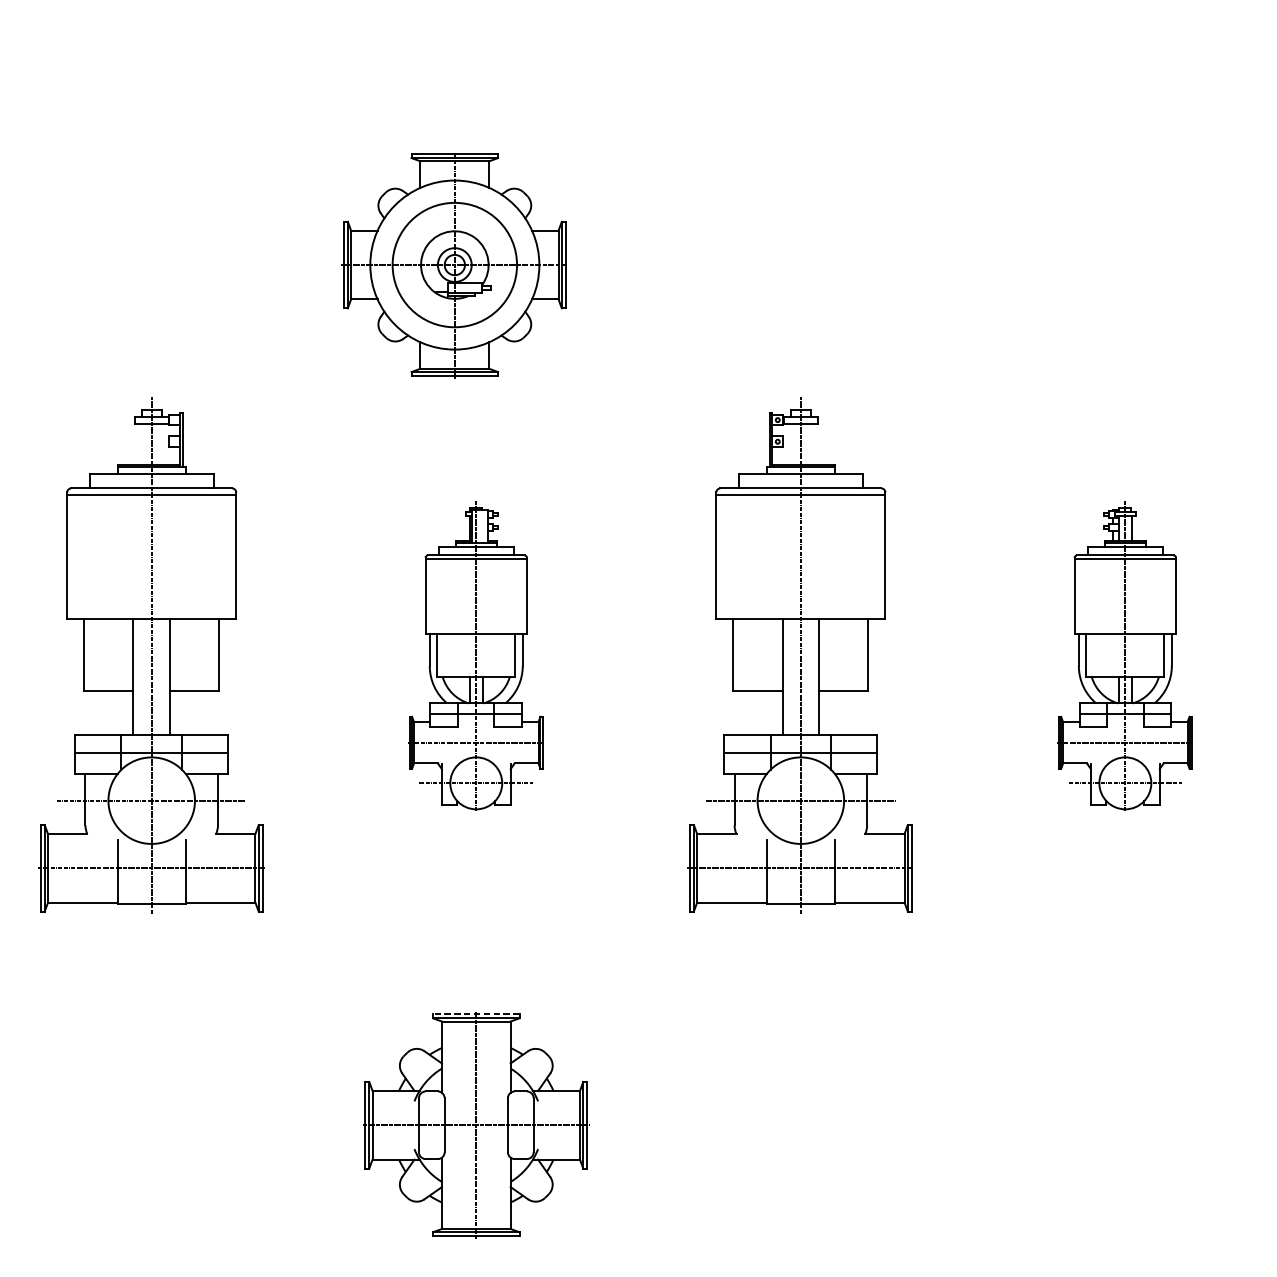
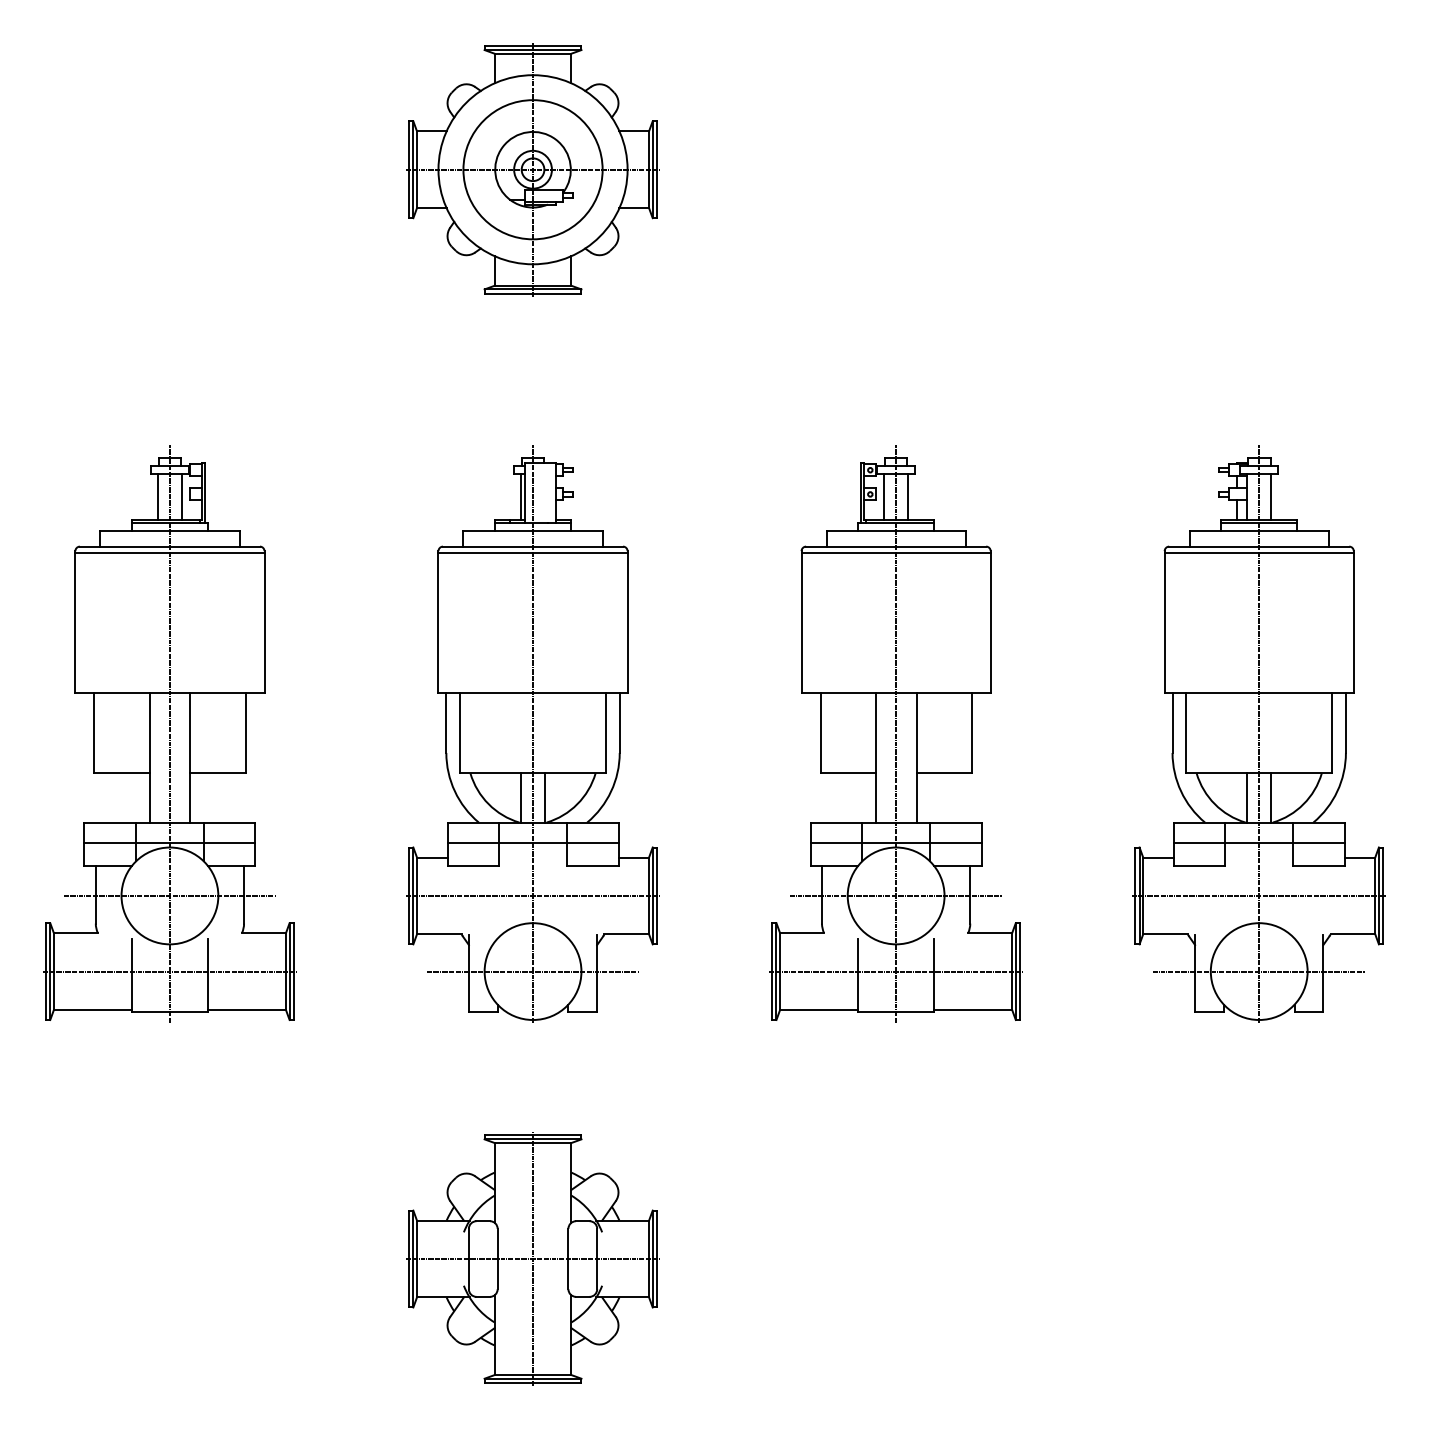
part: (454, 264) -> (532, 169), moved
line: (140, 444) -> (157, 497), added
line: (162, 444) -> (182, 497), added
line: (790, 444) -> (884, 497), added
line: (811, 444) -> (908, 497), added
part: (475, 655) -> (532, 733), size x1.67
part: (1124, 655) -> (1258, 733), size x1.67
line: (475, 1013) -> (532, 1134), dashed -> solid

